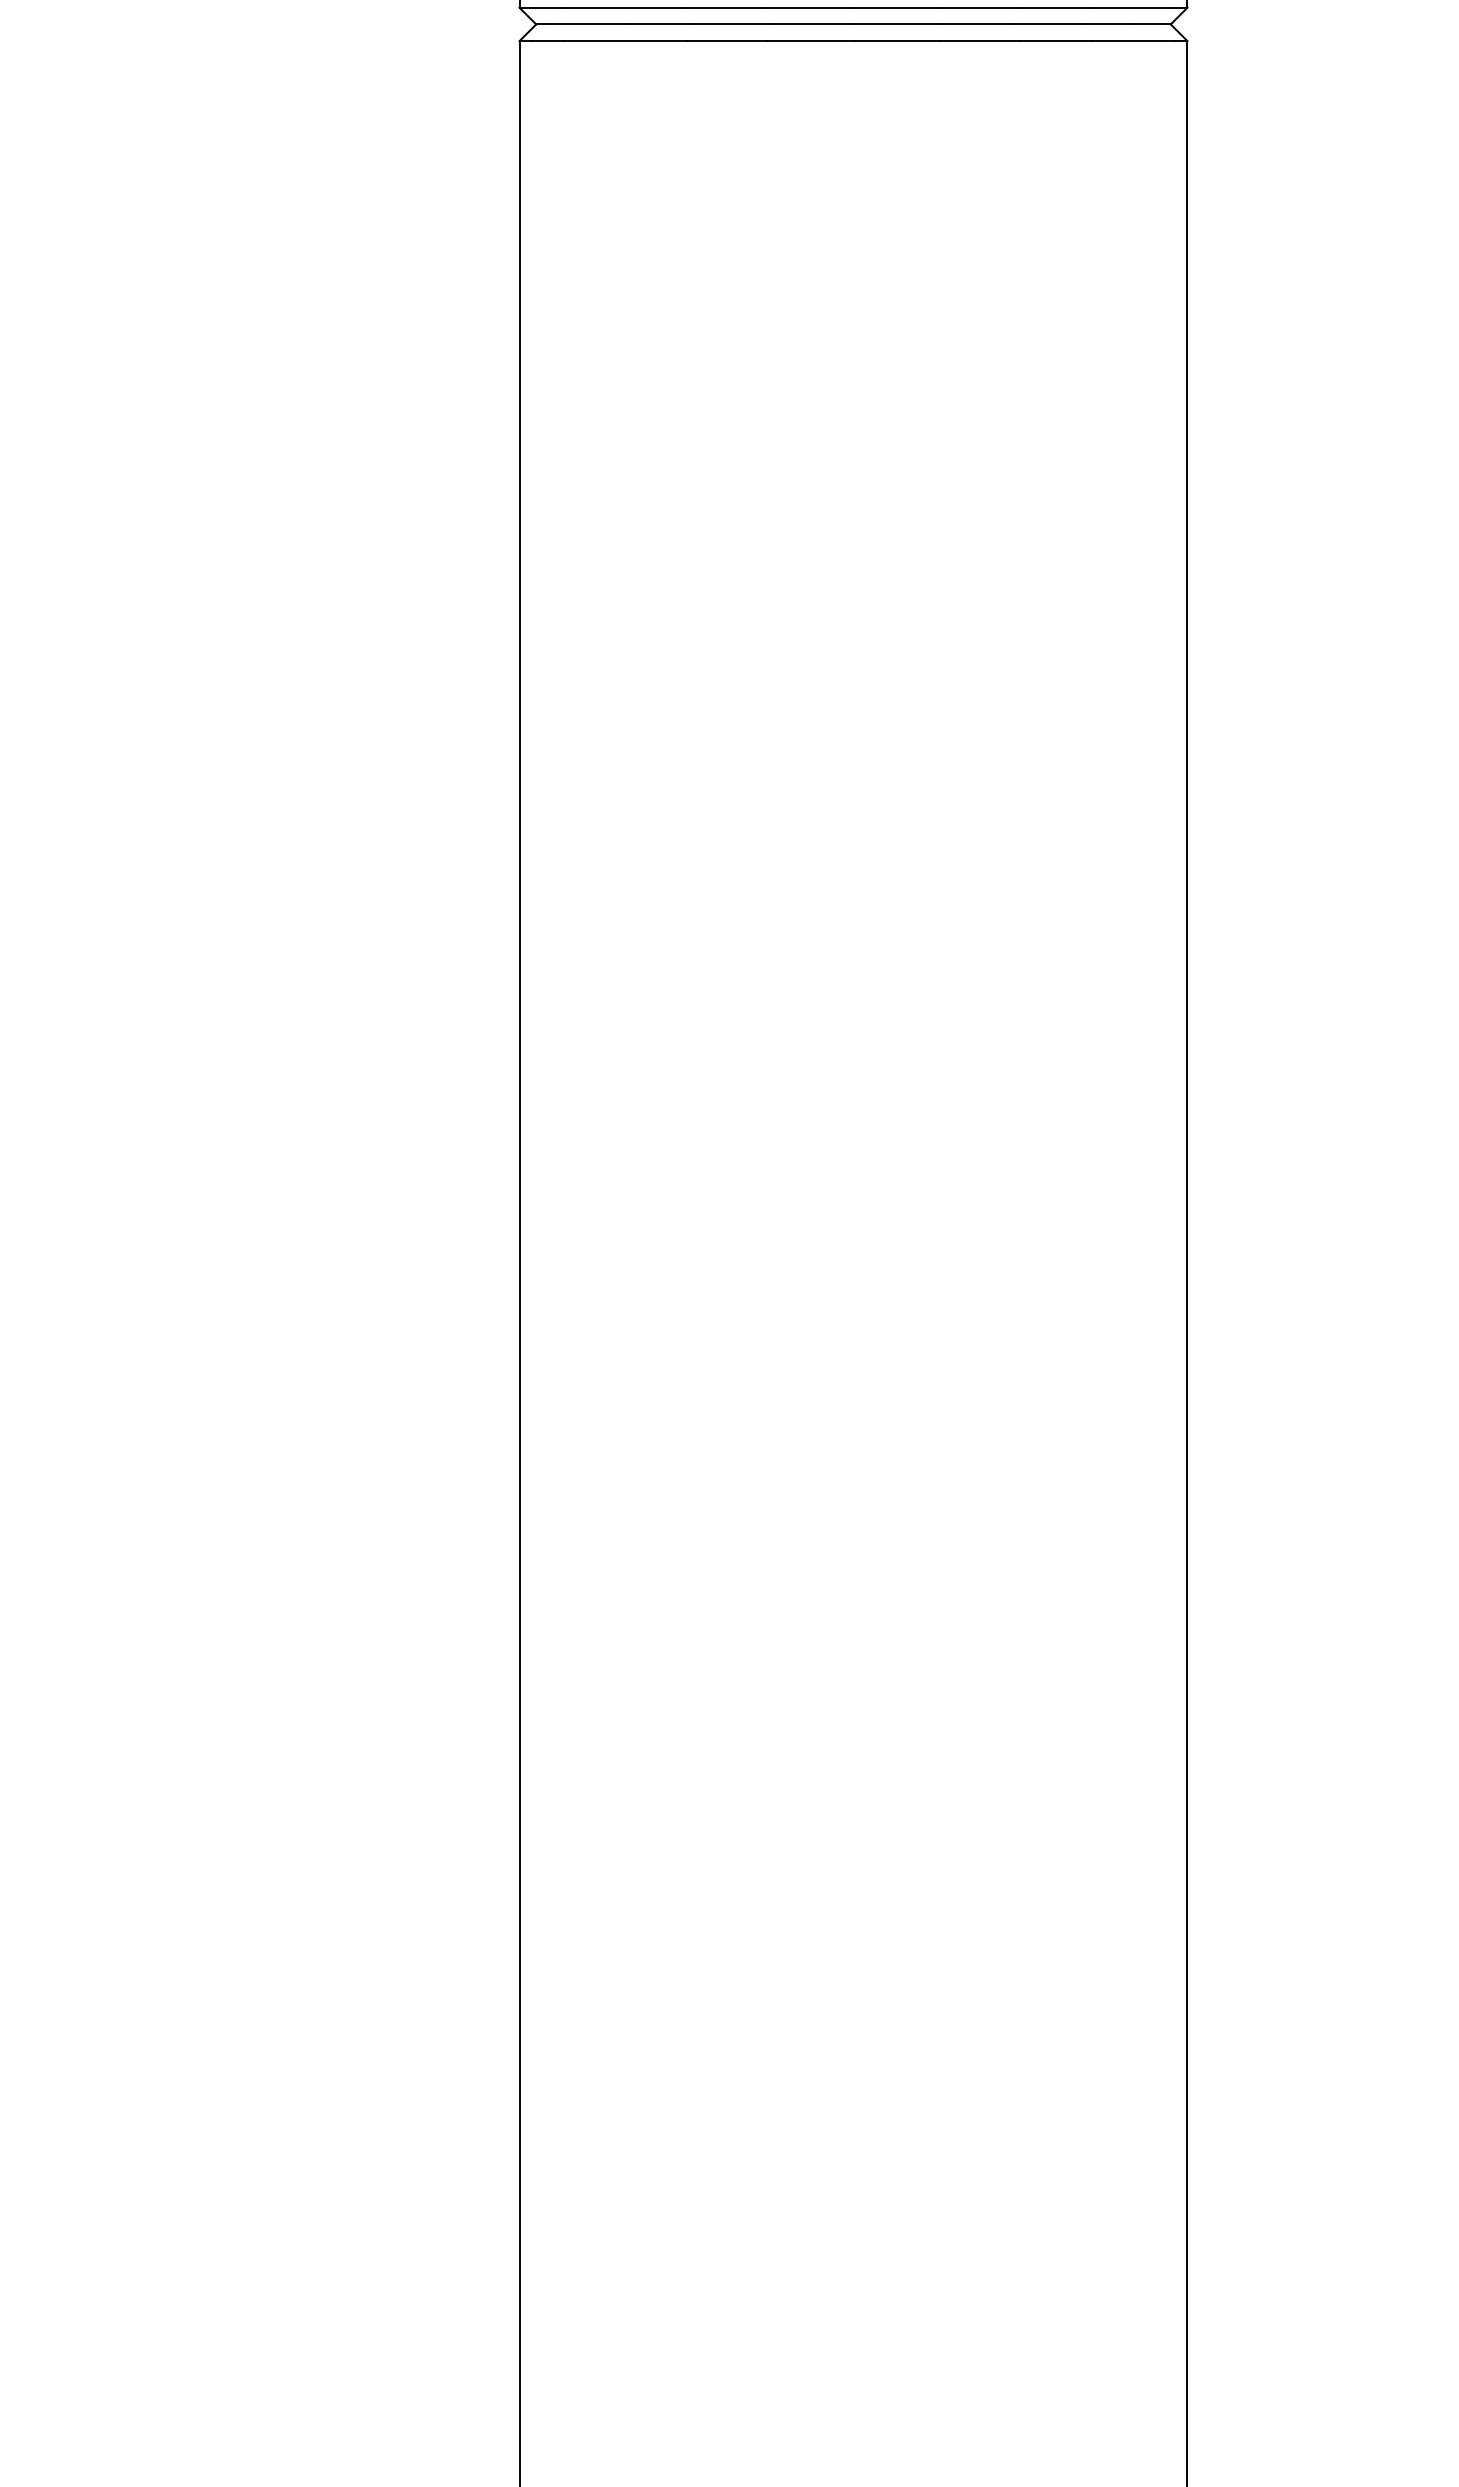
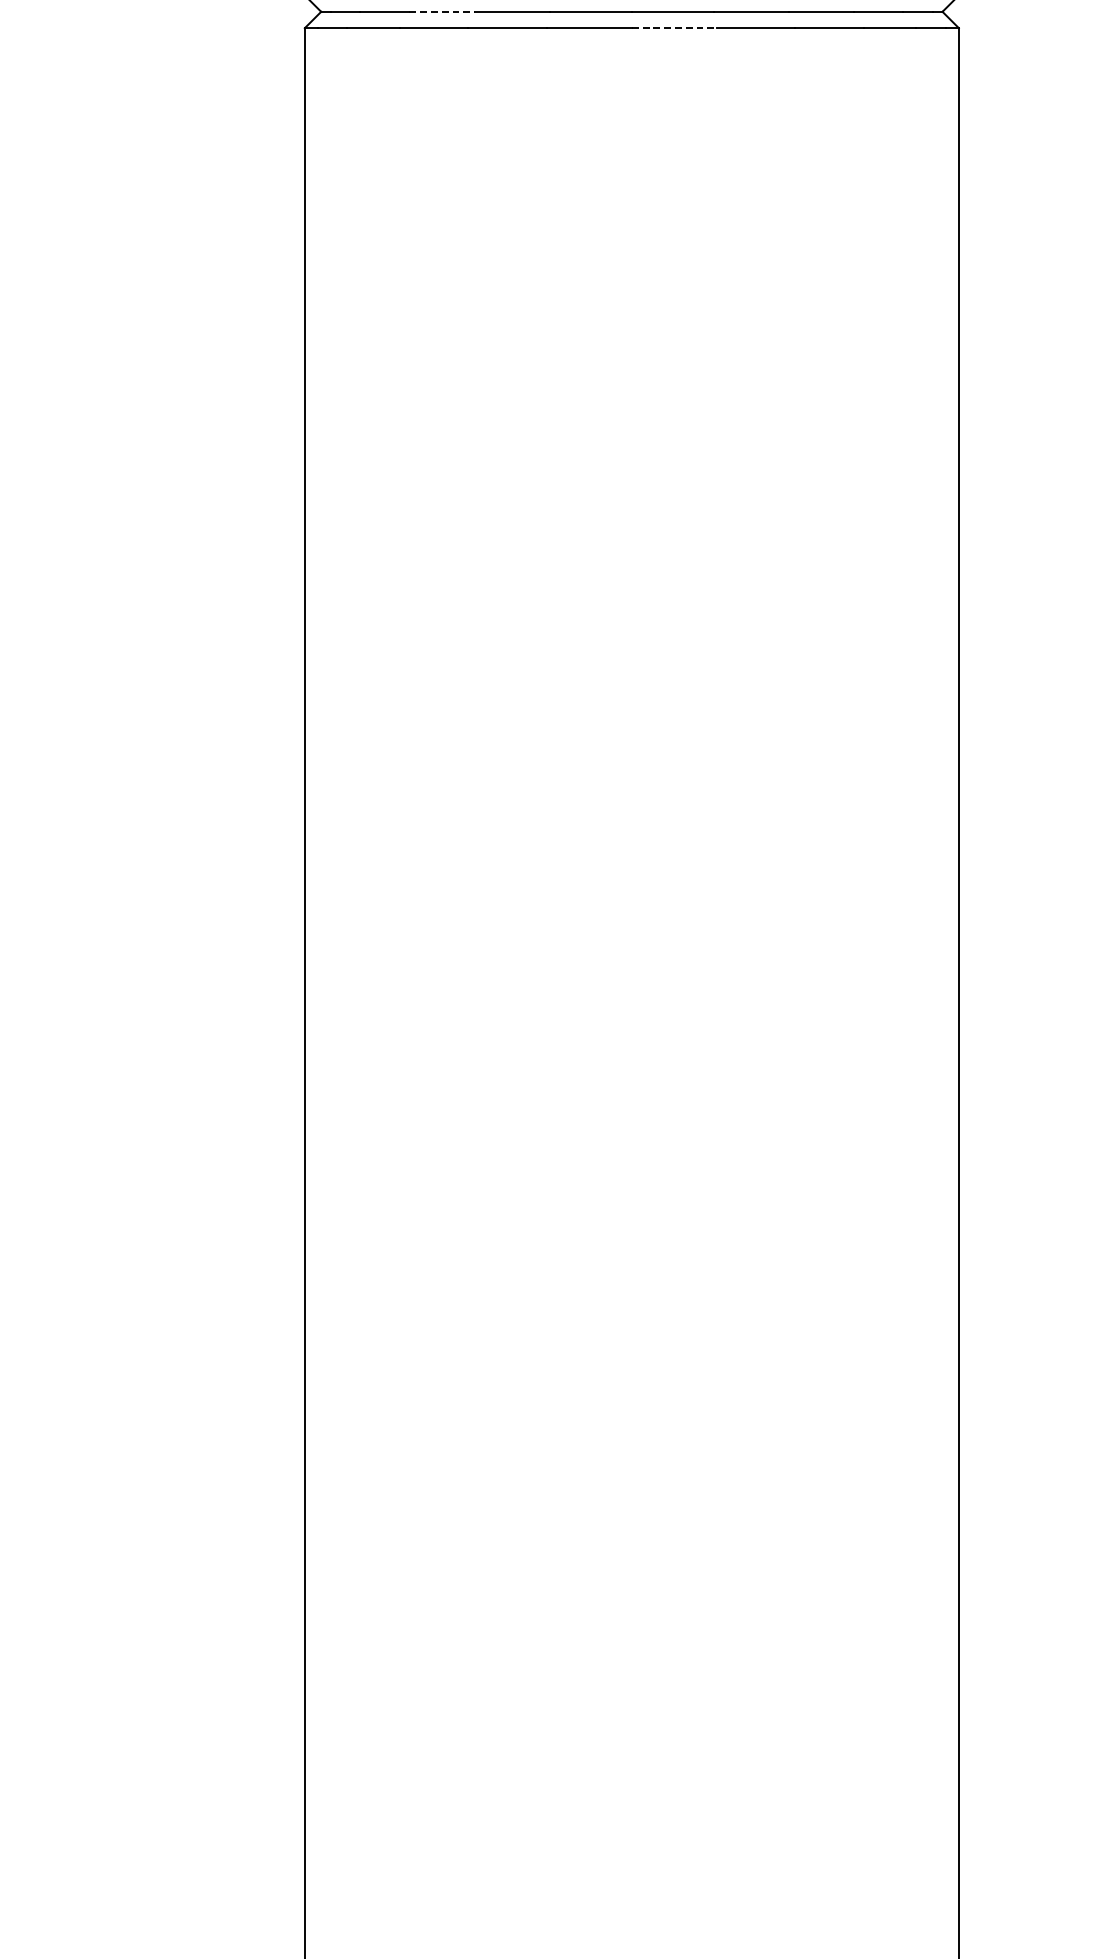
line: (660, 24) -> (442, 11), solid -> dashed
line: (897, 41) -> (674, 28), solid -> dashed

